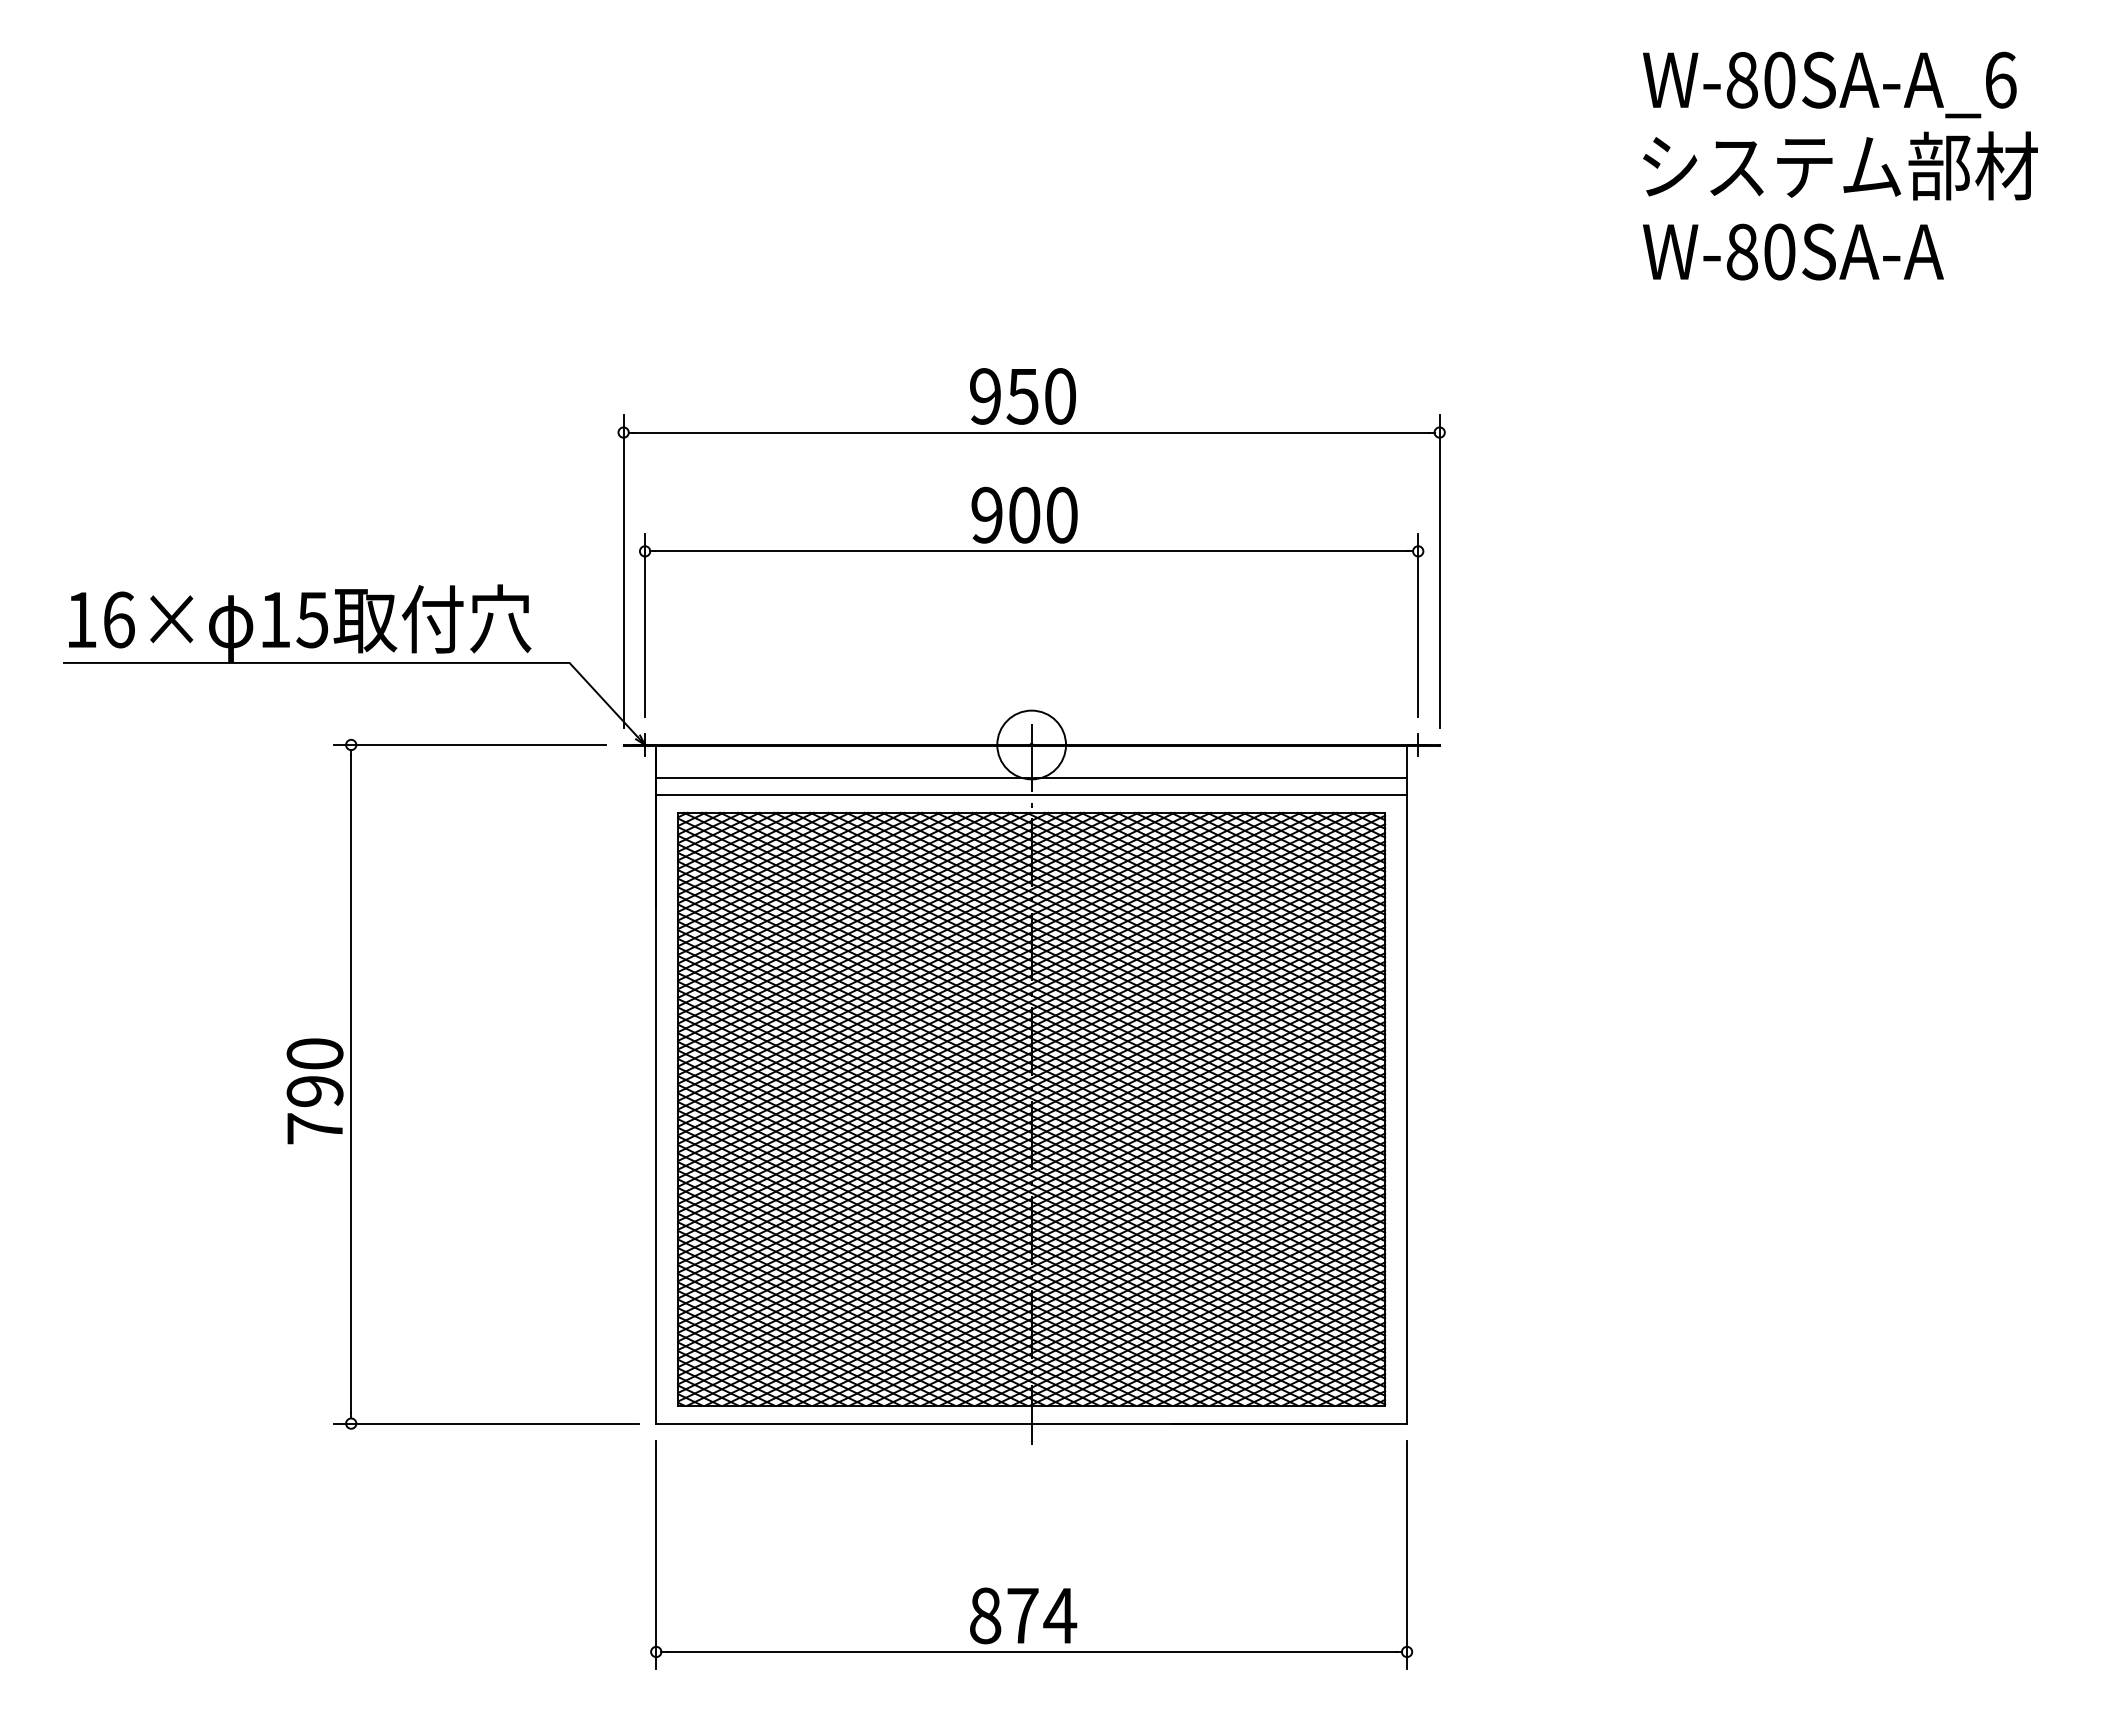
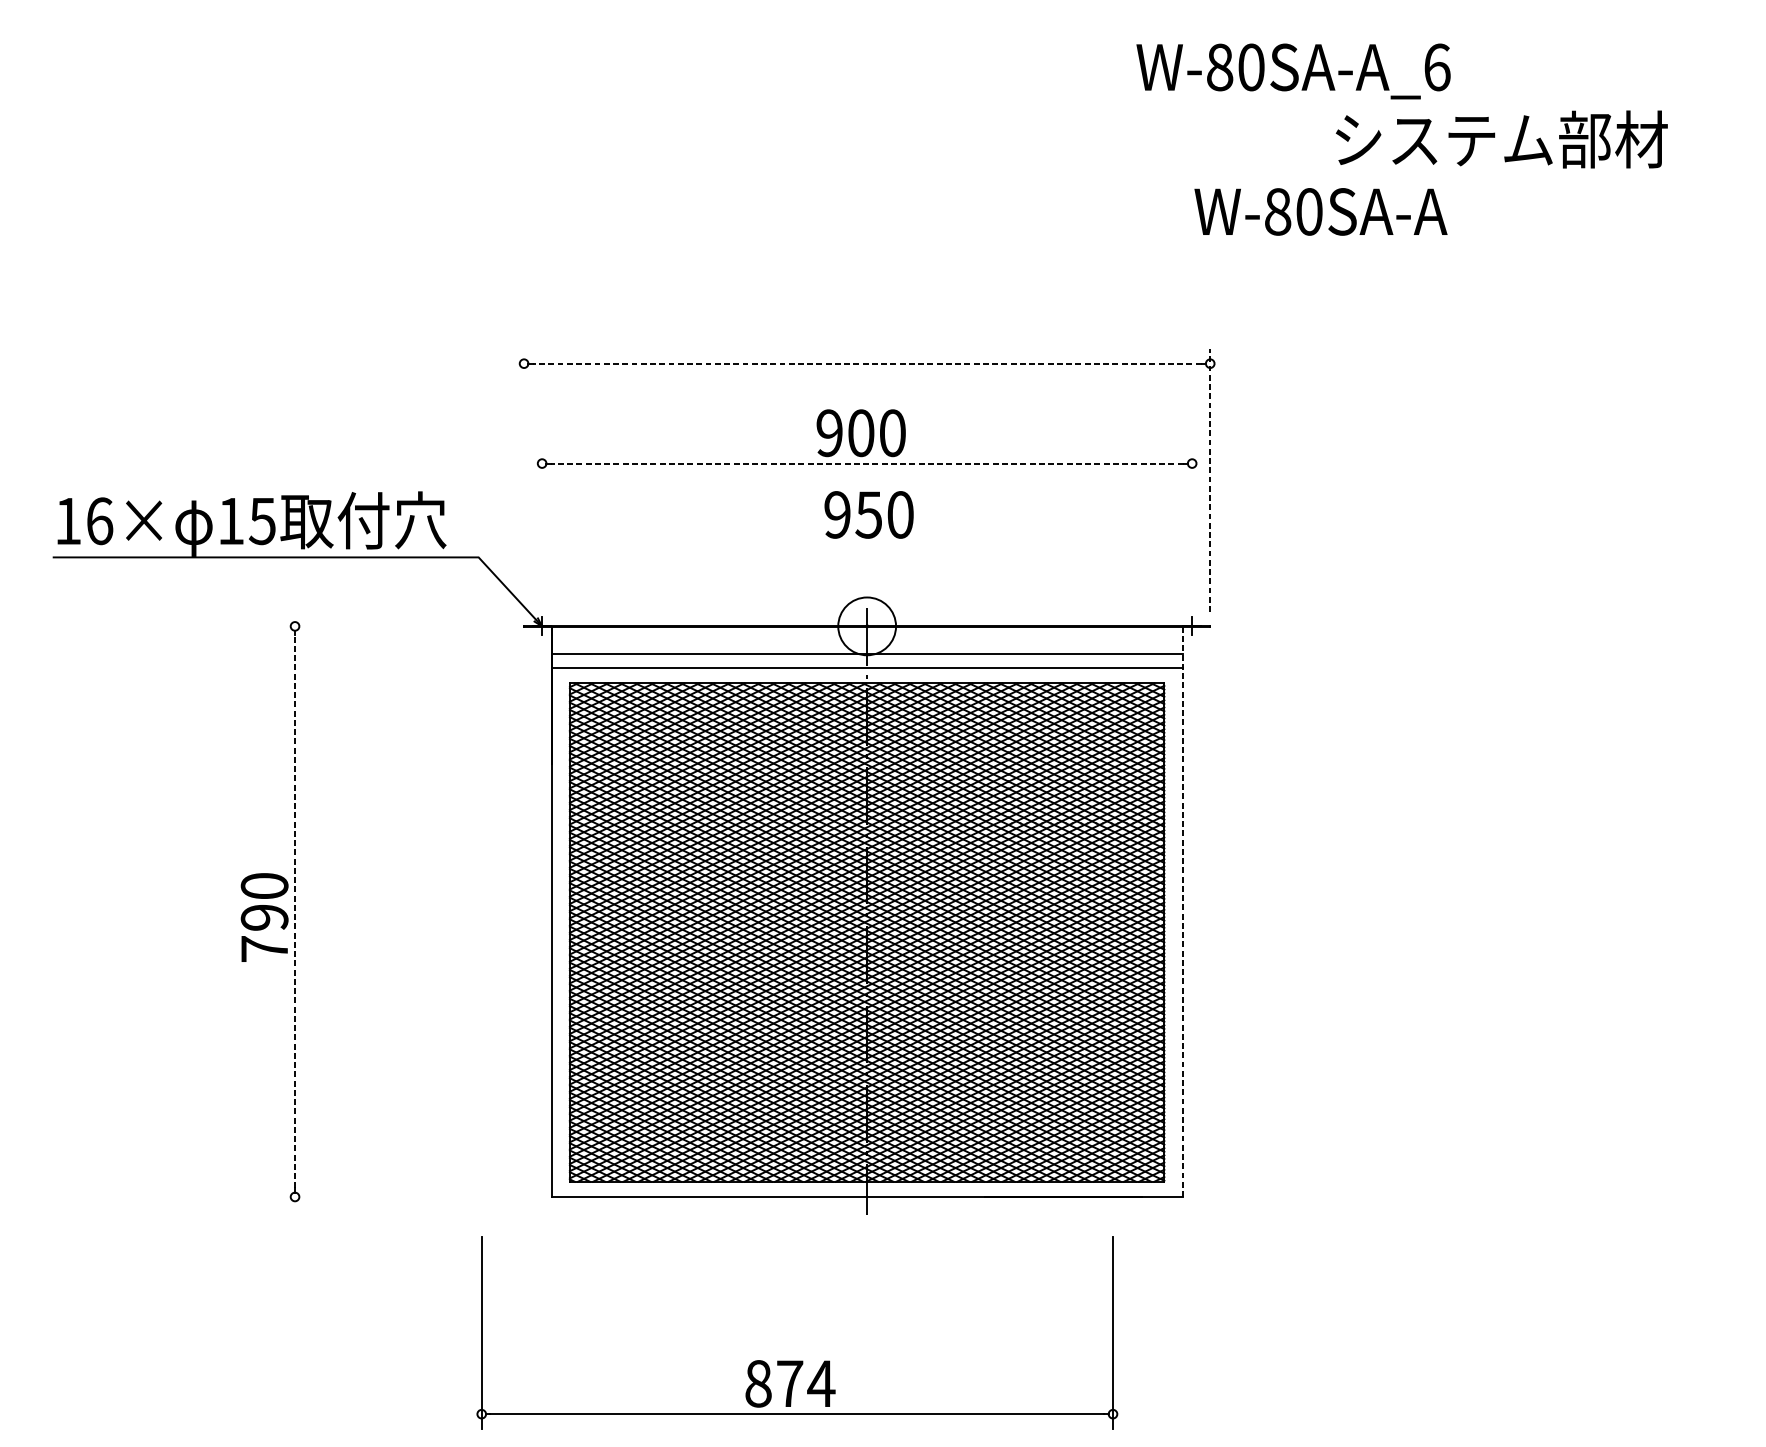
text: (1829, 84) -> (1293, 71), moved
text: (1840, 165) -> (1501, 139), moved
text: (1793, 251) -> (1321, 211), moved
text: (1022, 396) -> (868, 514), moved
line: (1031, 432) -> (867, 363), solid -> dashed
line: (1031, 551) -> (867, 463), solid -> dashed
line: (623, 571) -> (523, 480), removed
line: (1439, 571) -> (1210, 480), solid -> dashed
line: (645, 625) -> (542, 525), removed
line: (1418, 625) -> (1192, 525), removed
line: (470, 745) -> (395, 626), removed
line: (351, 1083) -> (295, 910), solid -> dashed
line: (1407, 1084) -> (1183, 911), solid -> dashed
line: (486, 1423) -> (408, 1196), removed
part: (1031, 1588) -> (797, 1360), moved

